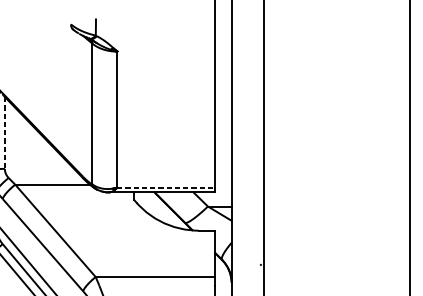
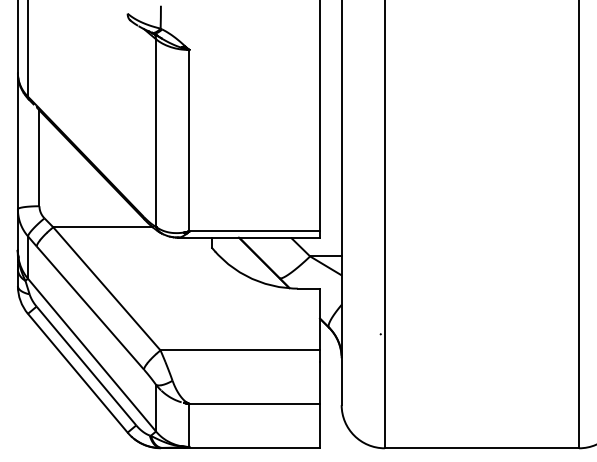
line: (4, 133) -> (39, 158), dashed -> solid
line: (166, 187) -> (255, 231), dashed -> solid

